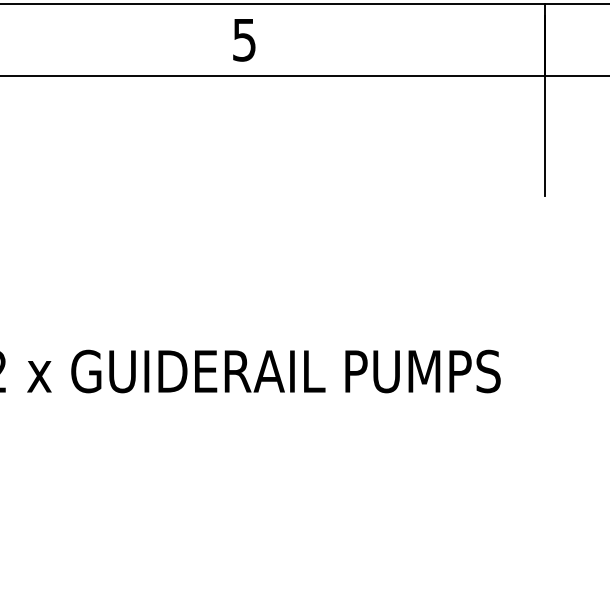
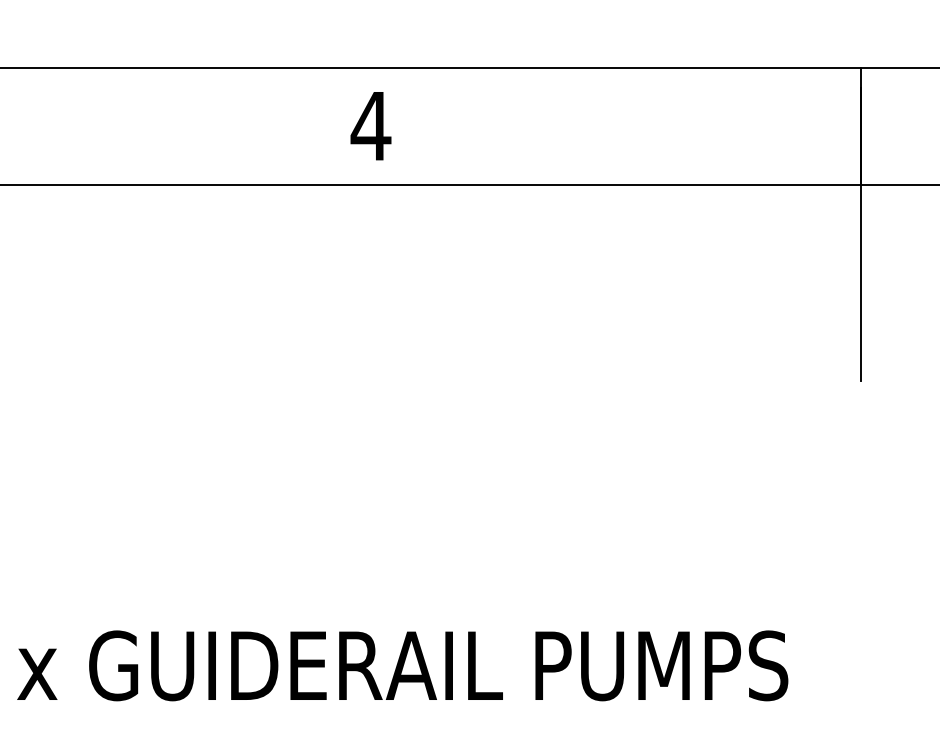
text: (243, 40) -> (369, 126), 5 -> 4

